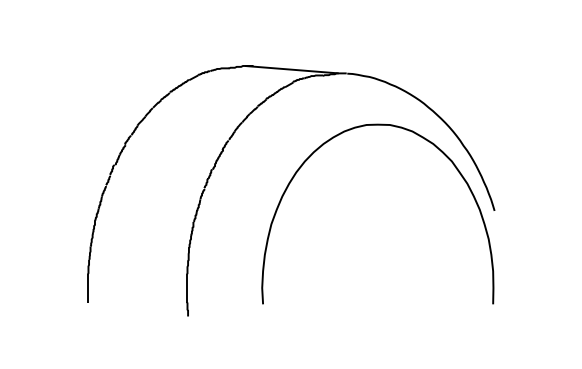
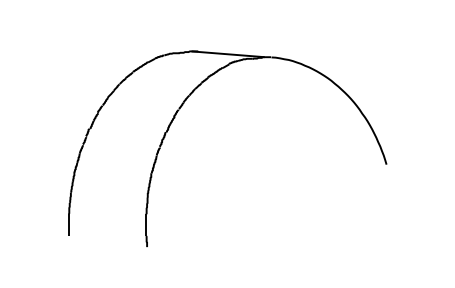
curve: (331, 140) -> (259, 109), removed

